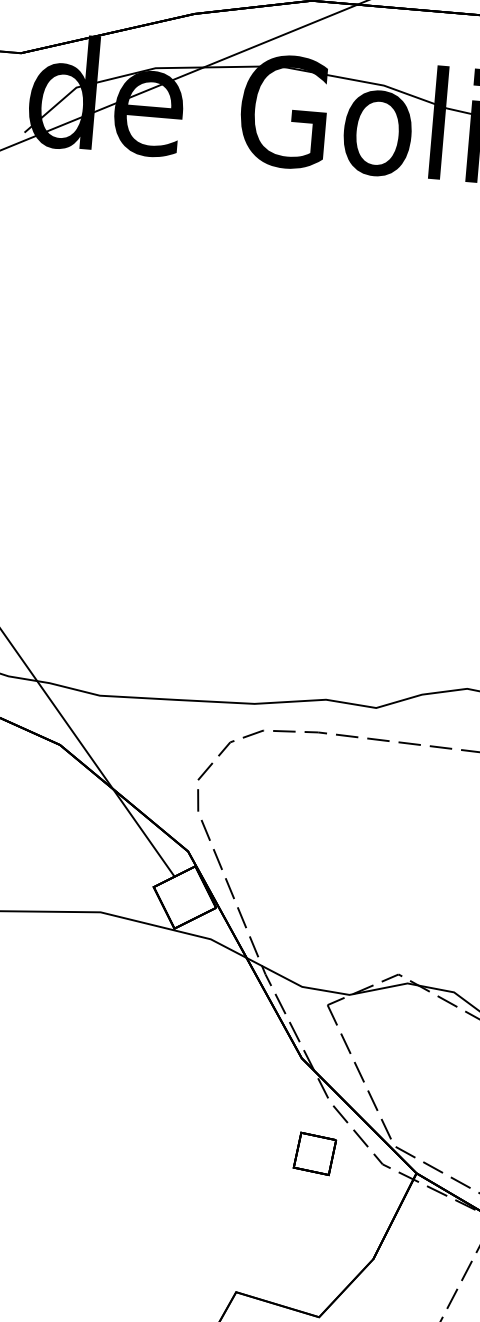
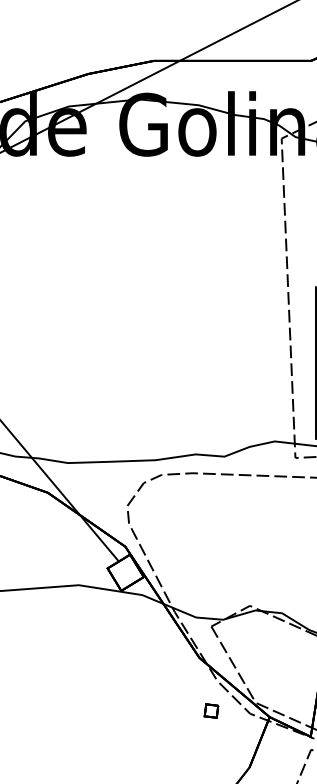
part: (315, 1152) -> (211, 710), size x0.6

